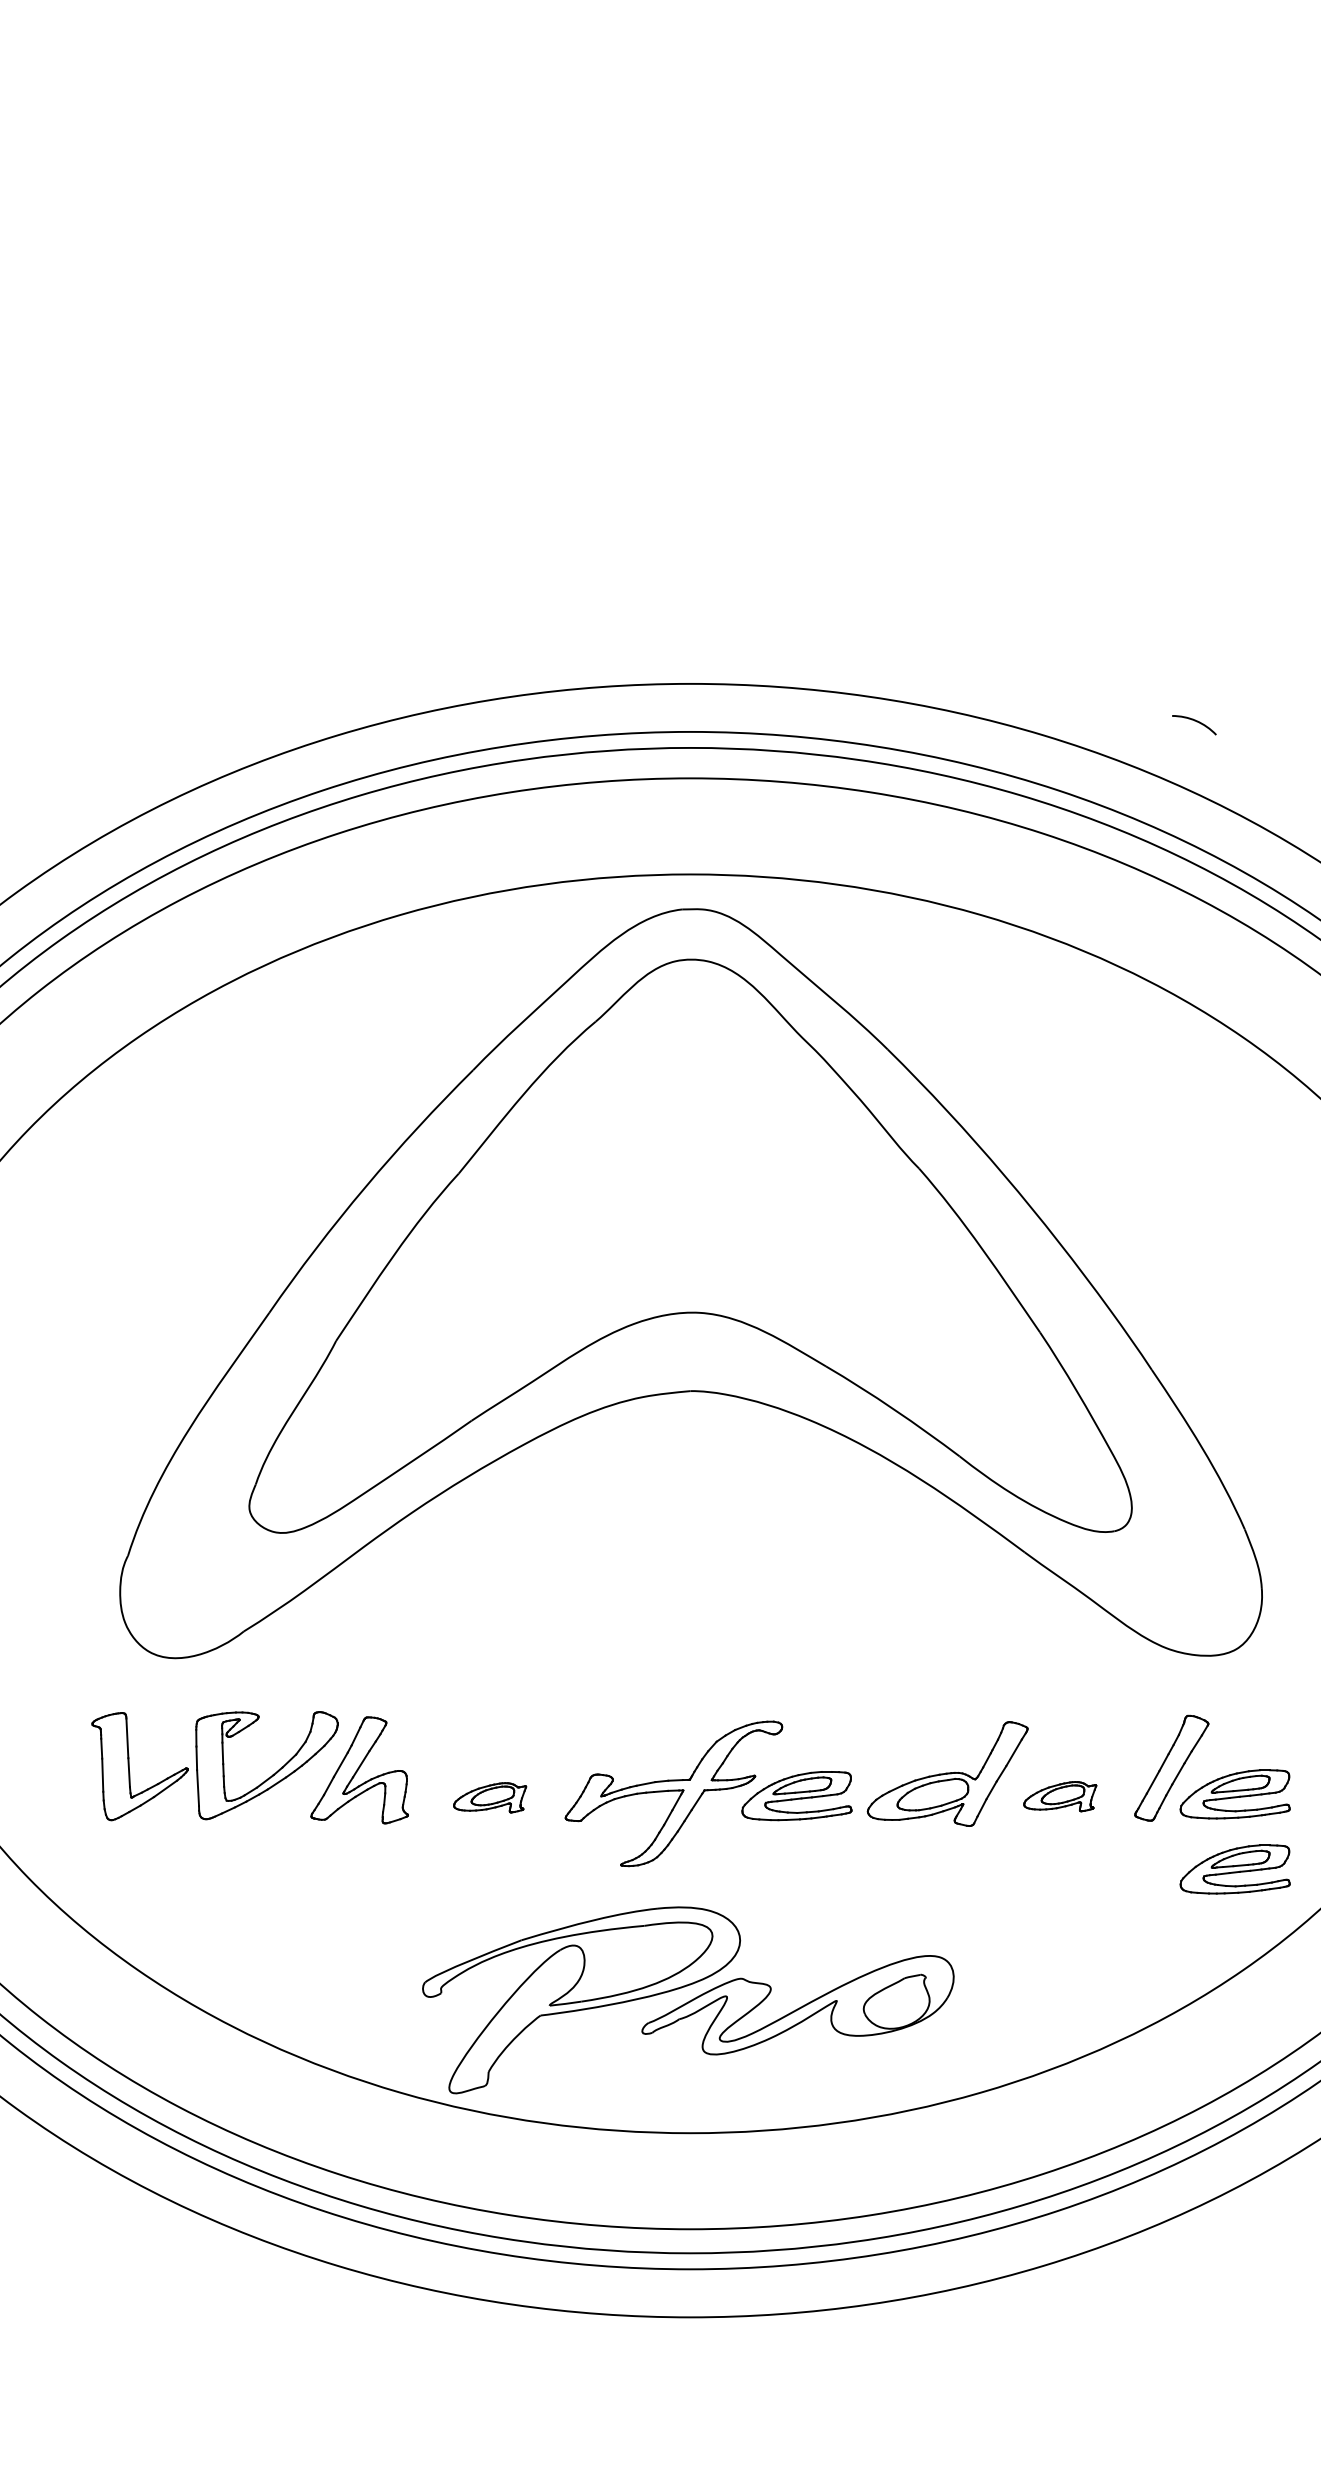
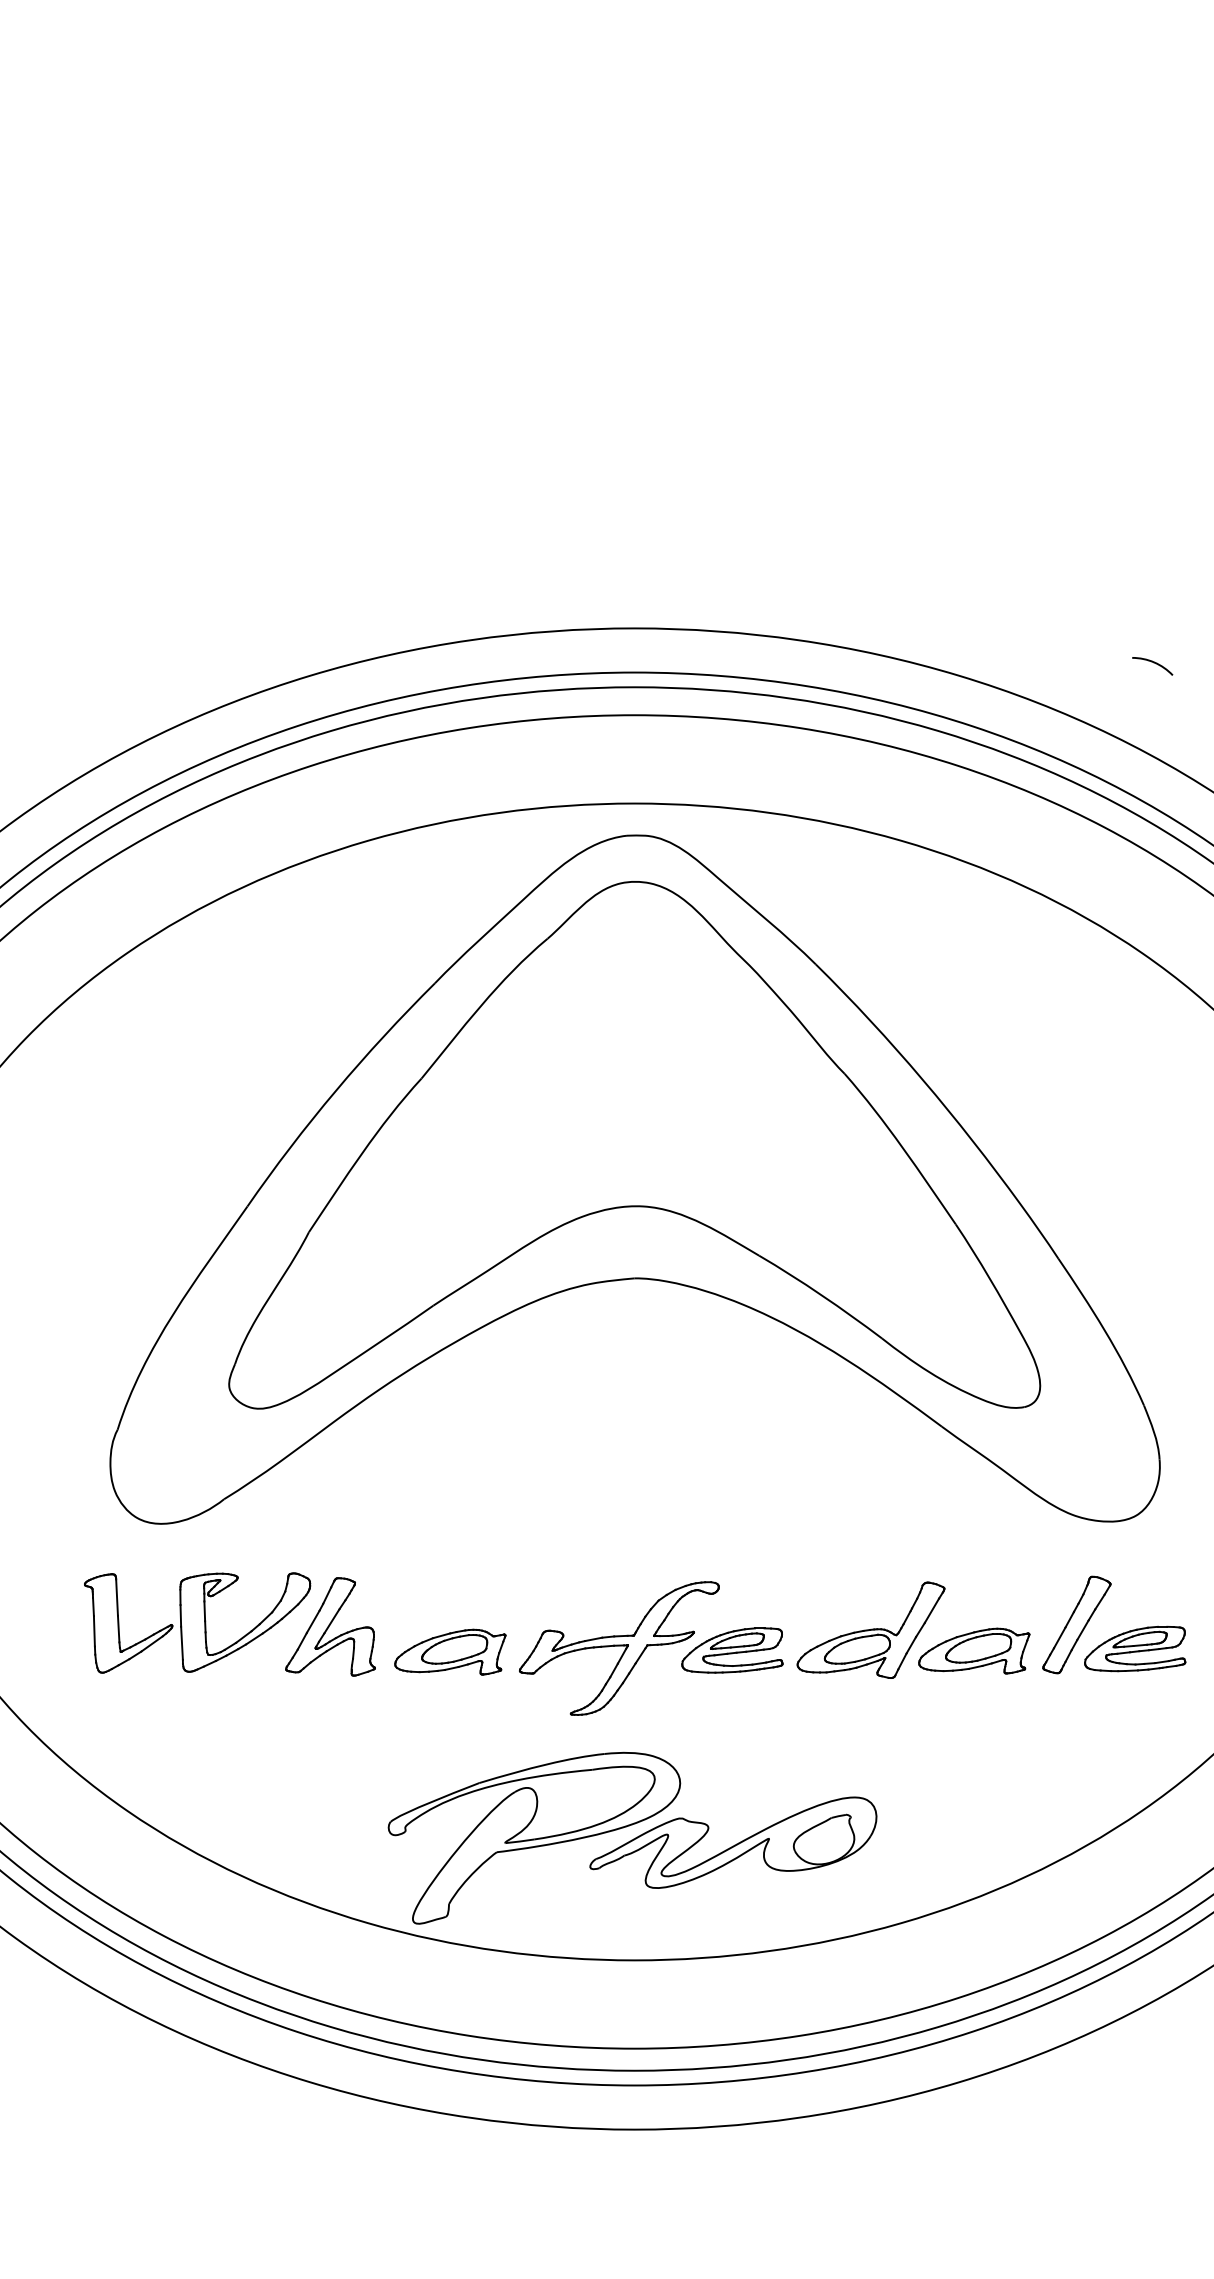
arc: (1195, 722) -> (1153, 663), moved
part: (1060, 1796) -> (974, 1650), size x1.67
part: (490, 1797) -> (450, 1651), size x1.67
part: (1235, 1868) -> (1135, 1717), removed

